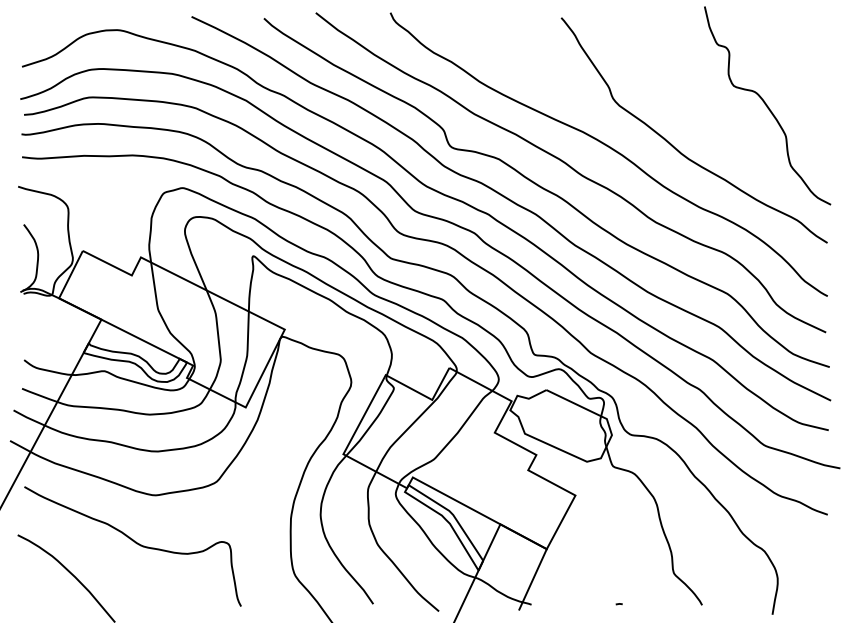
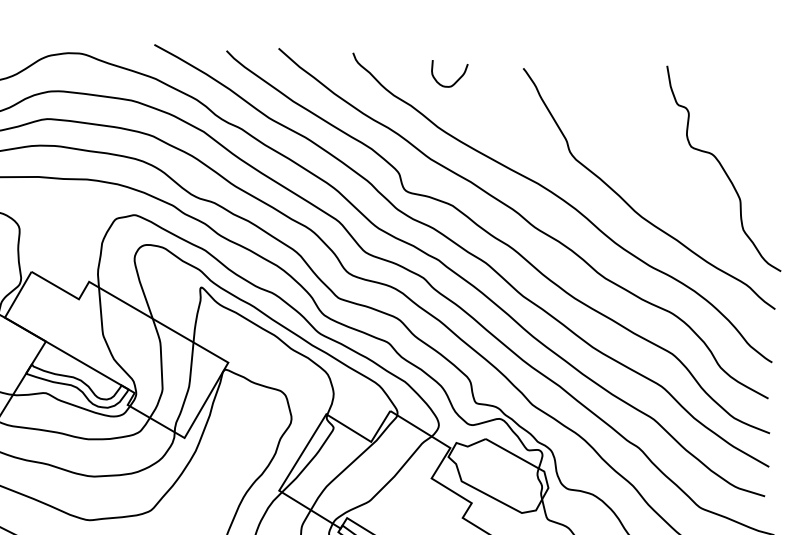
curve: (494, 34) -> (455, 80), added

